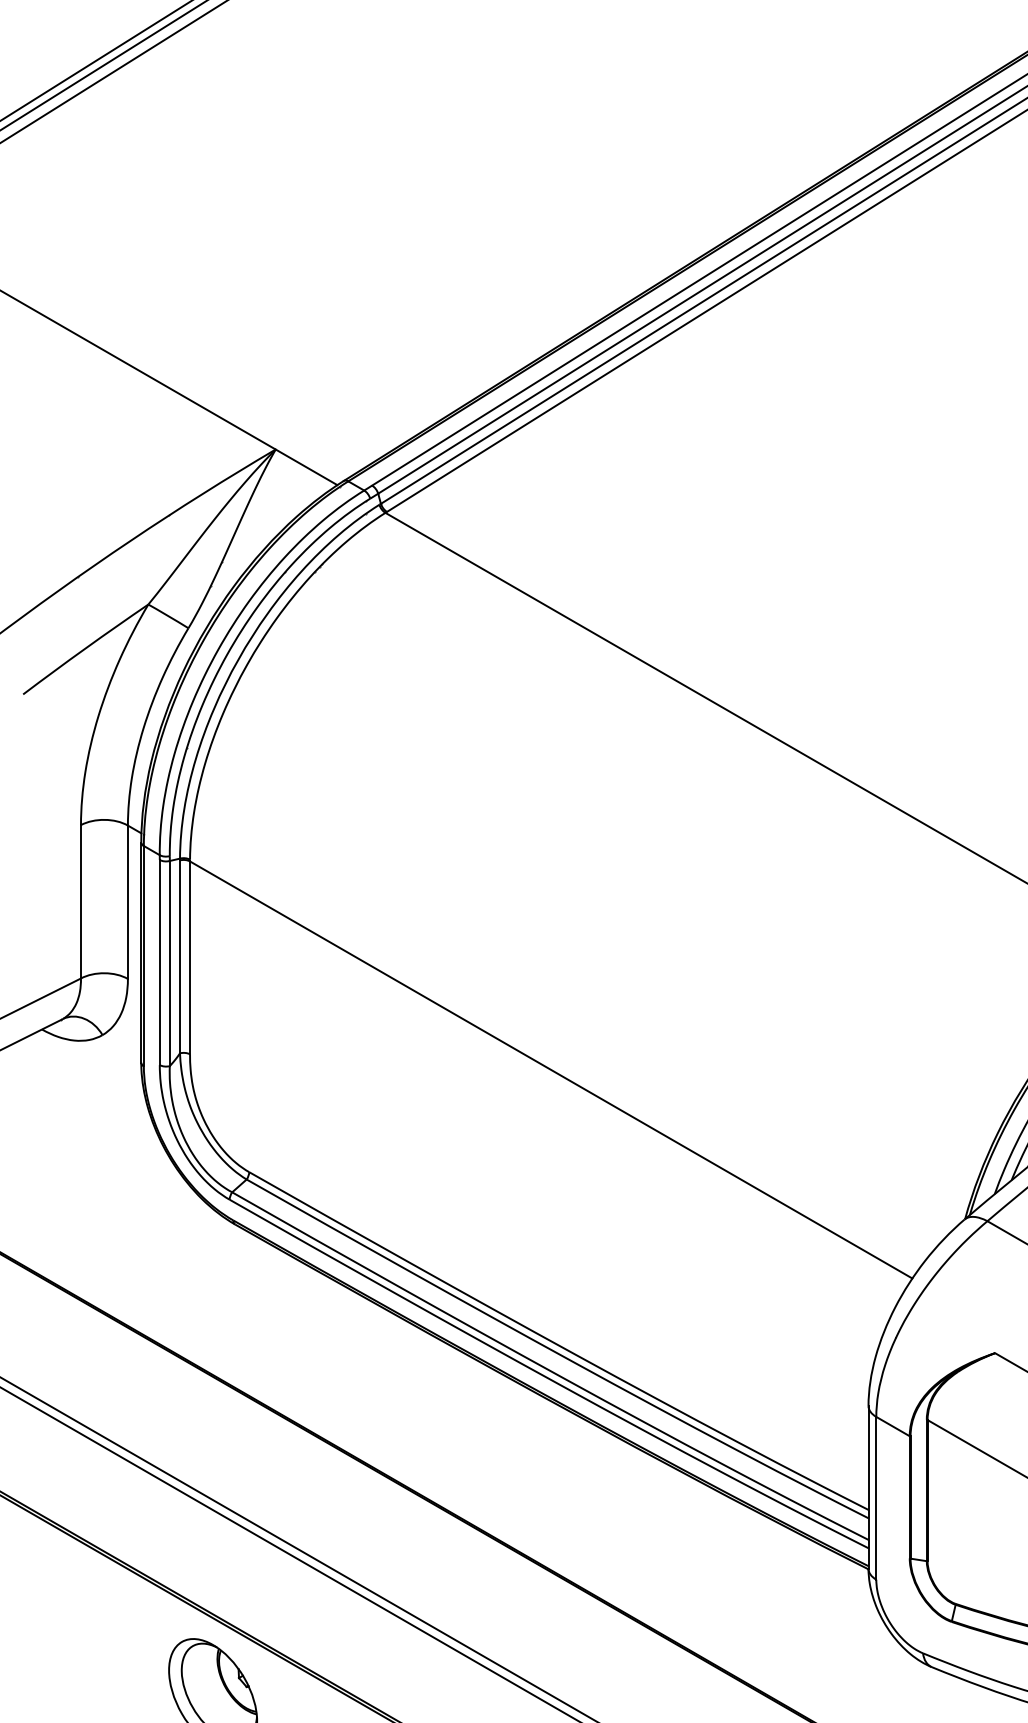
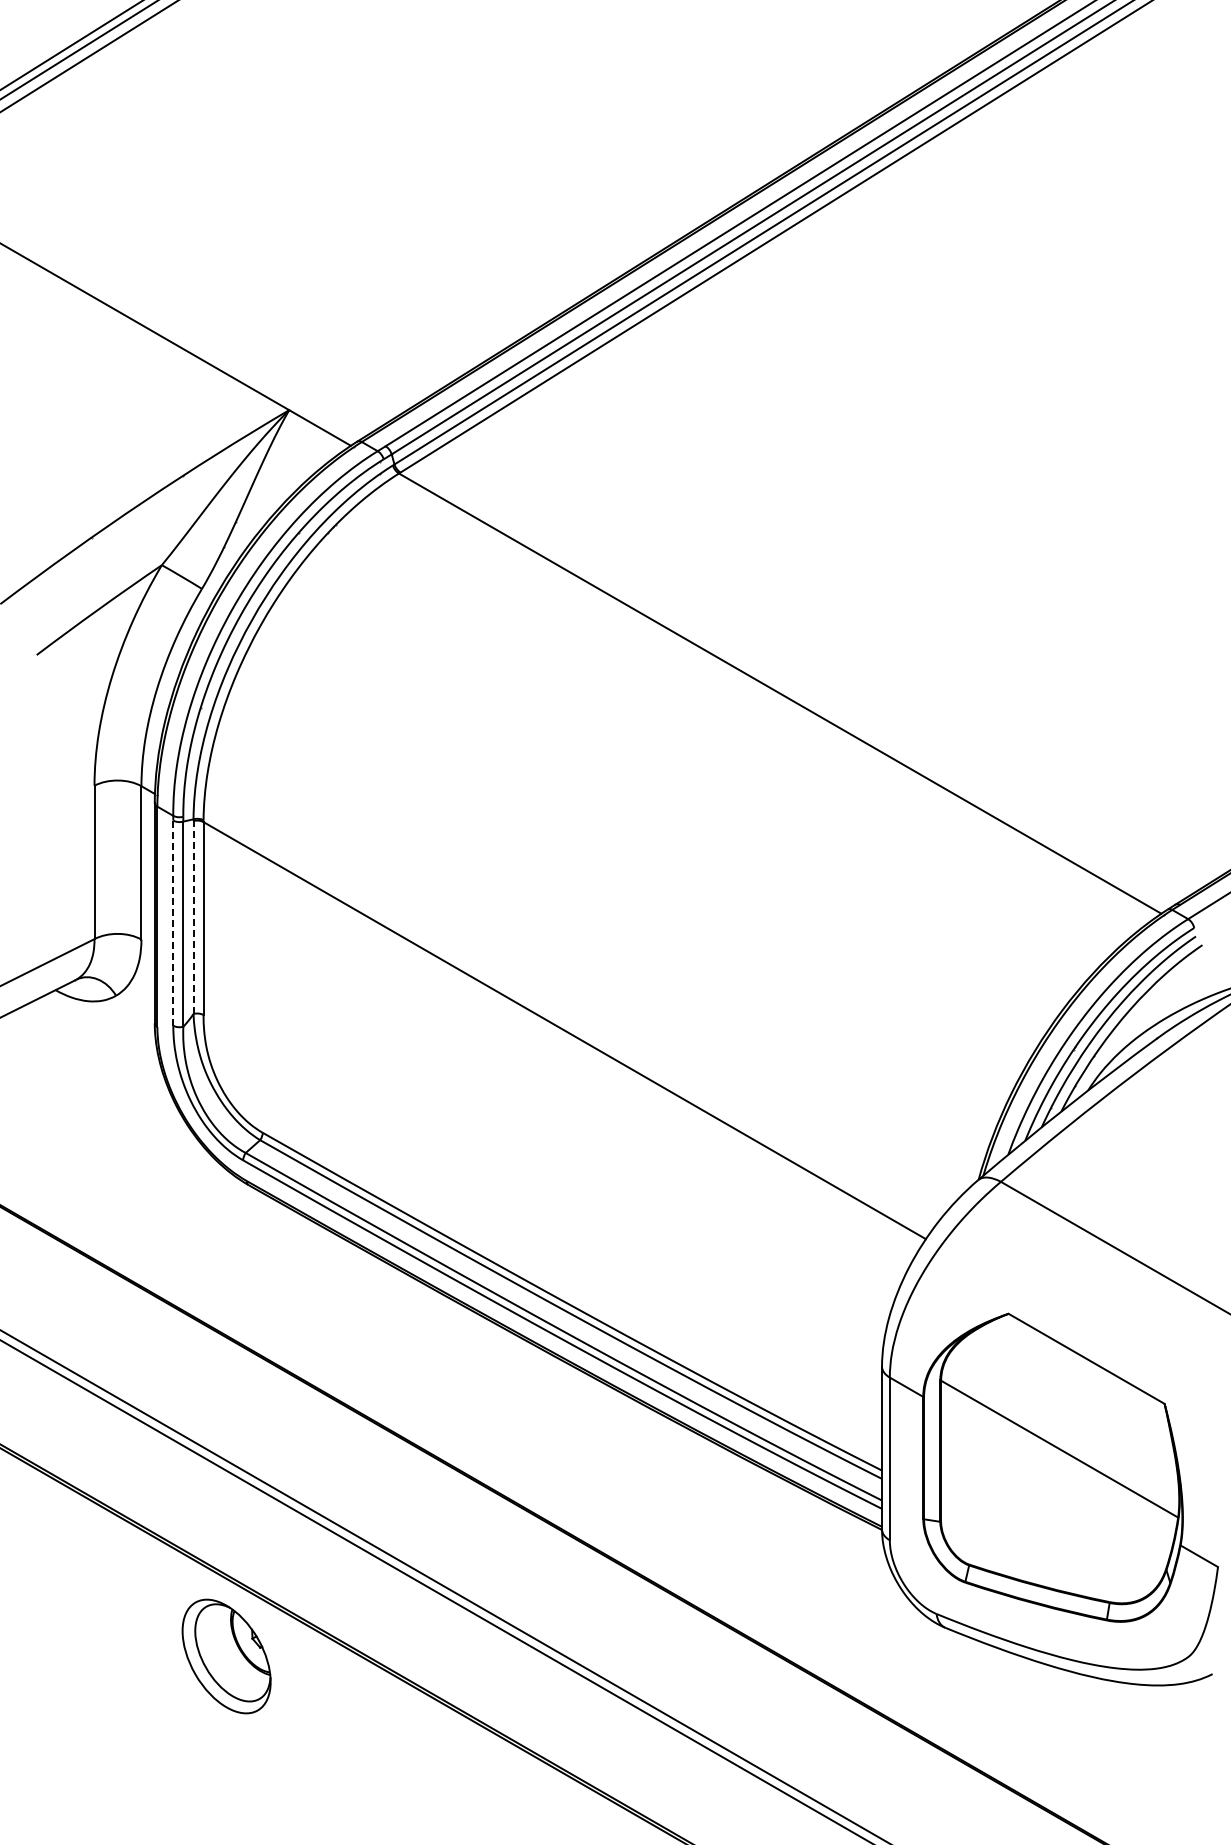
line: (179, 956) -> (193, 917), solid -> dashed
line: (159, 962) -> (173, 923), solid -> dashed

